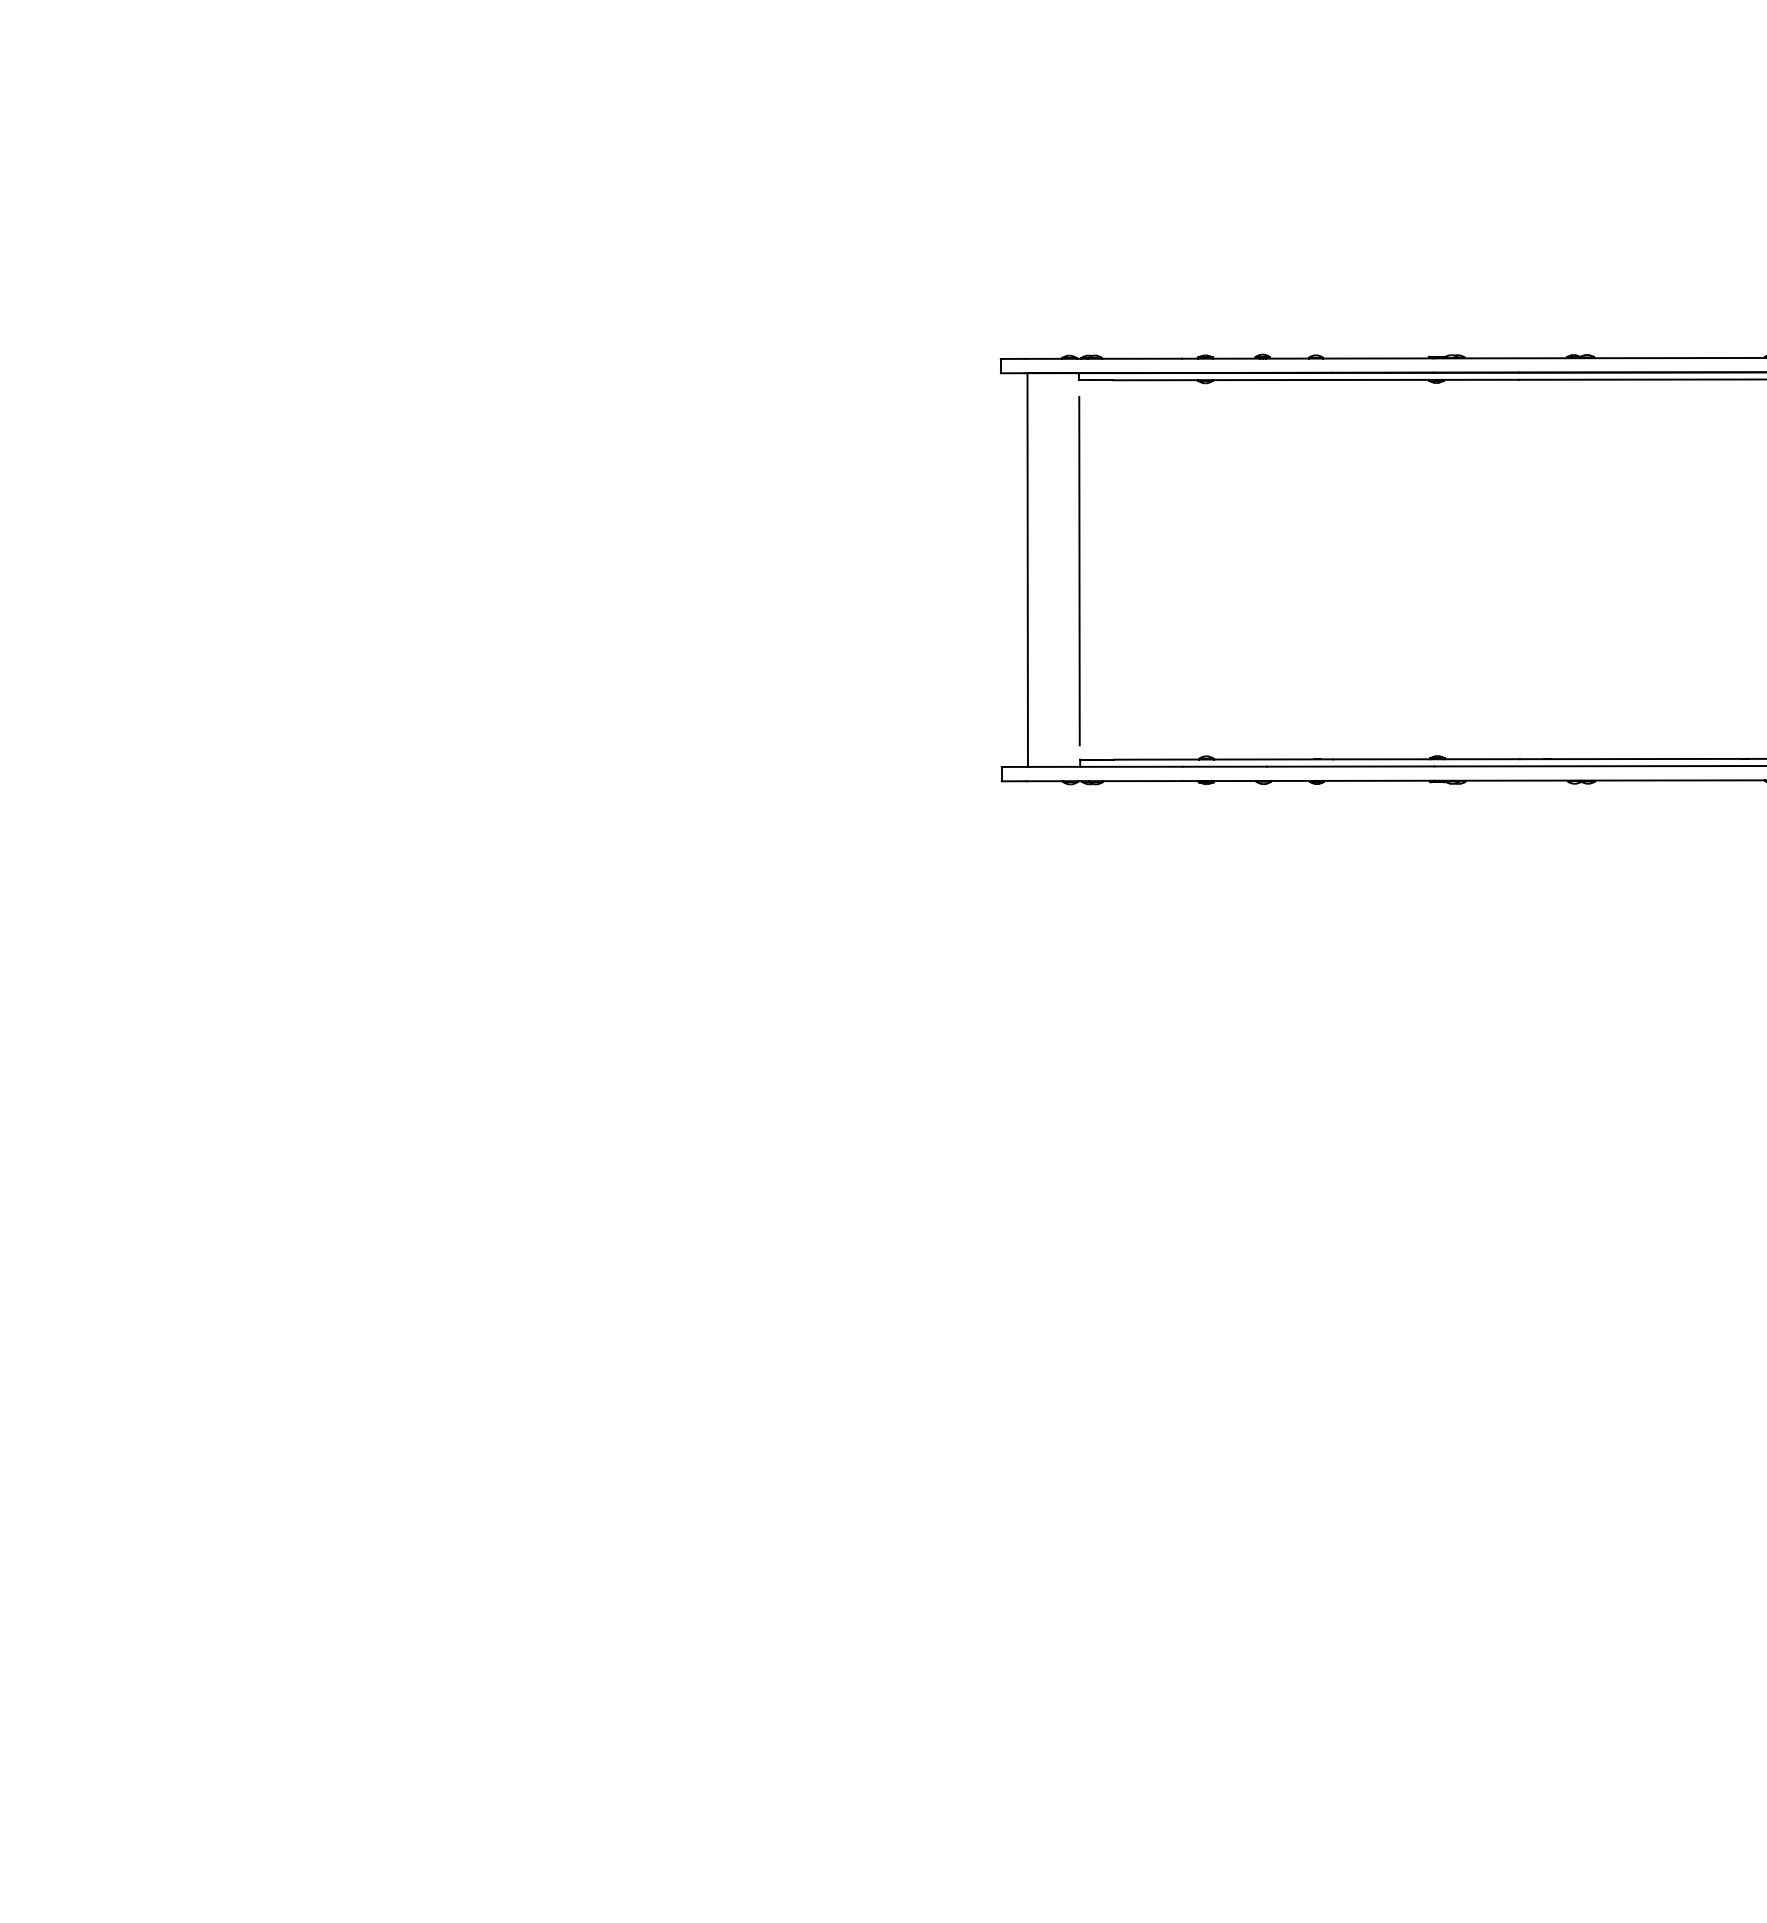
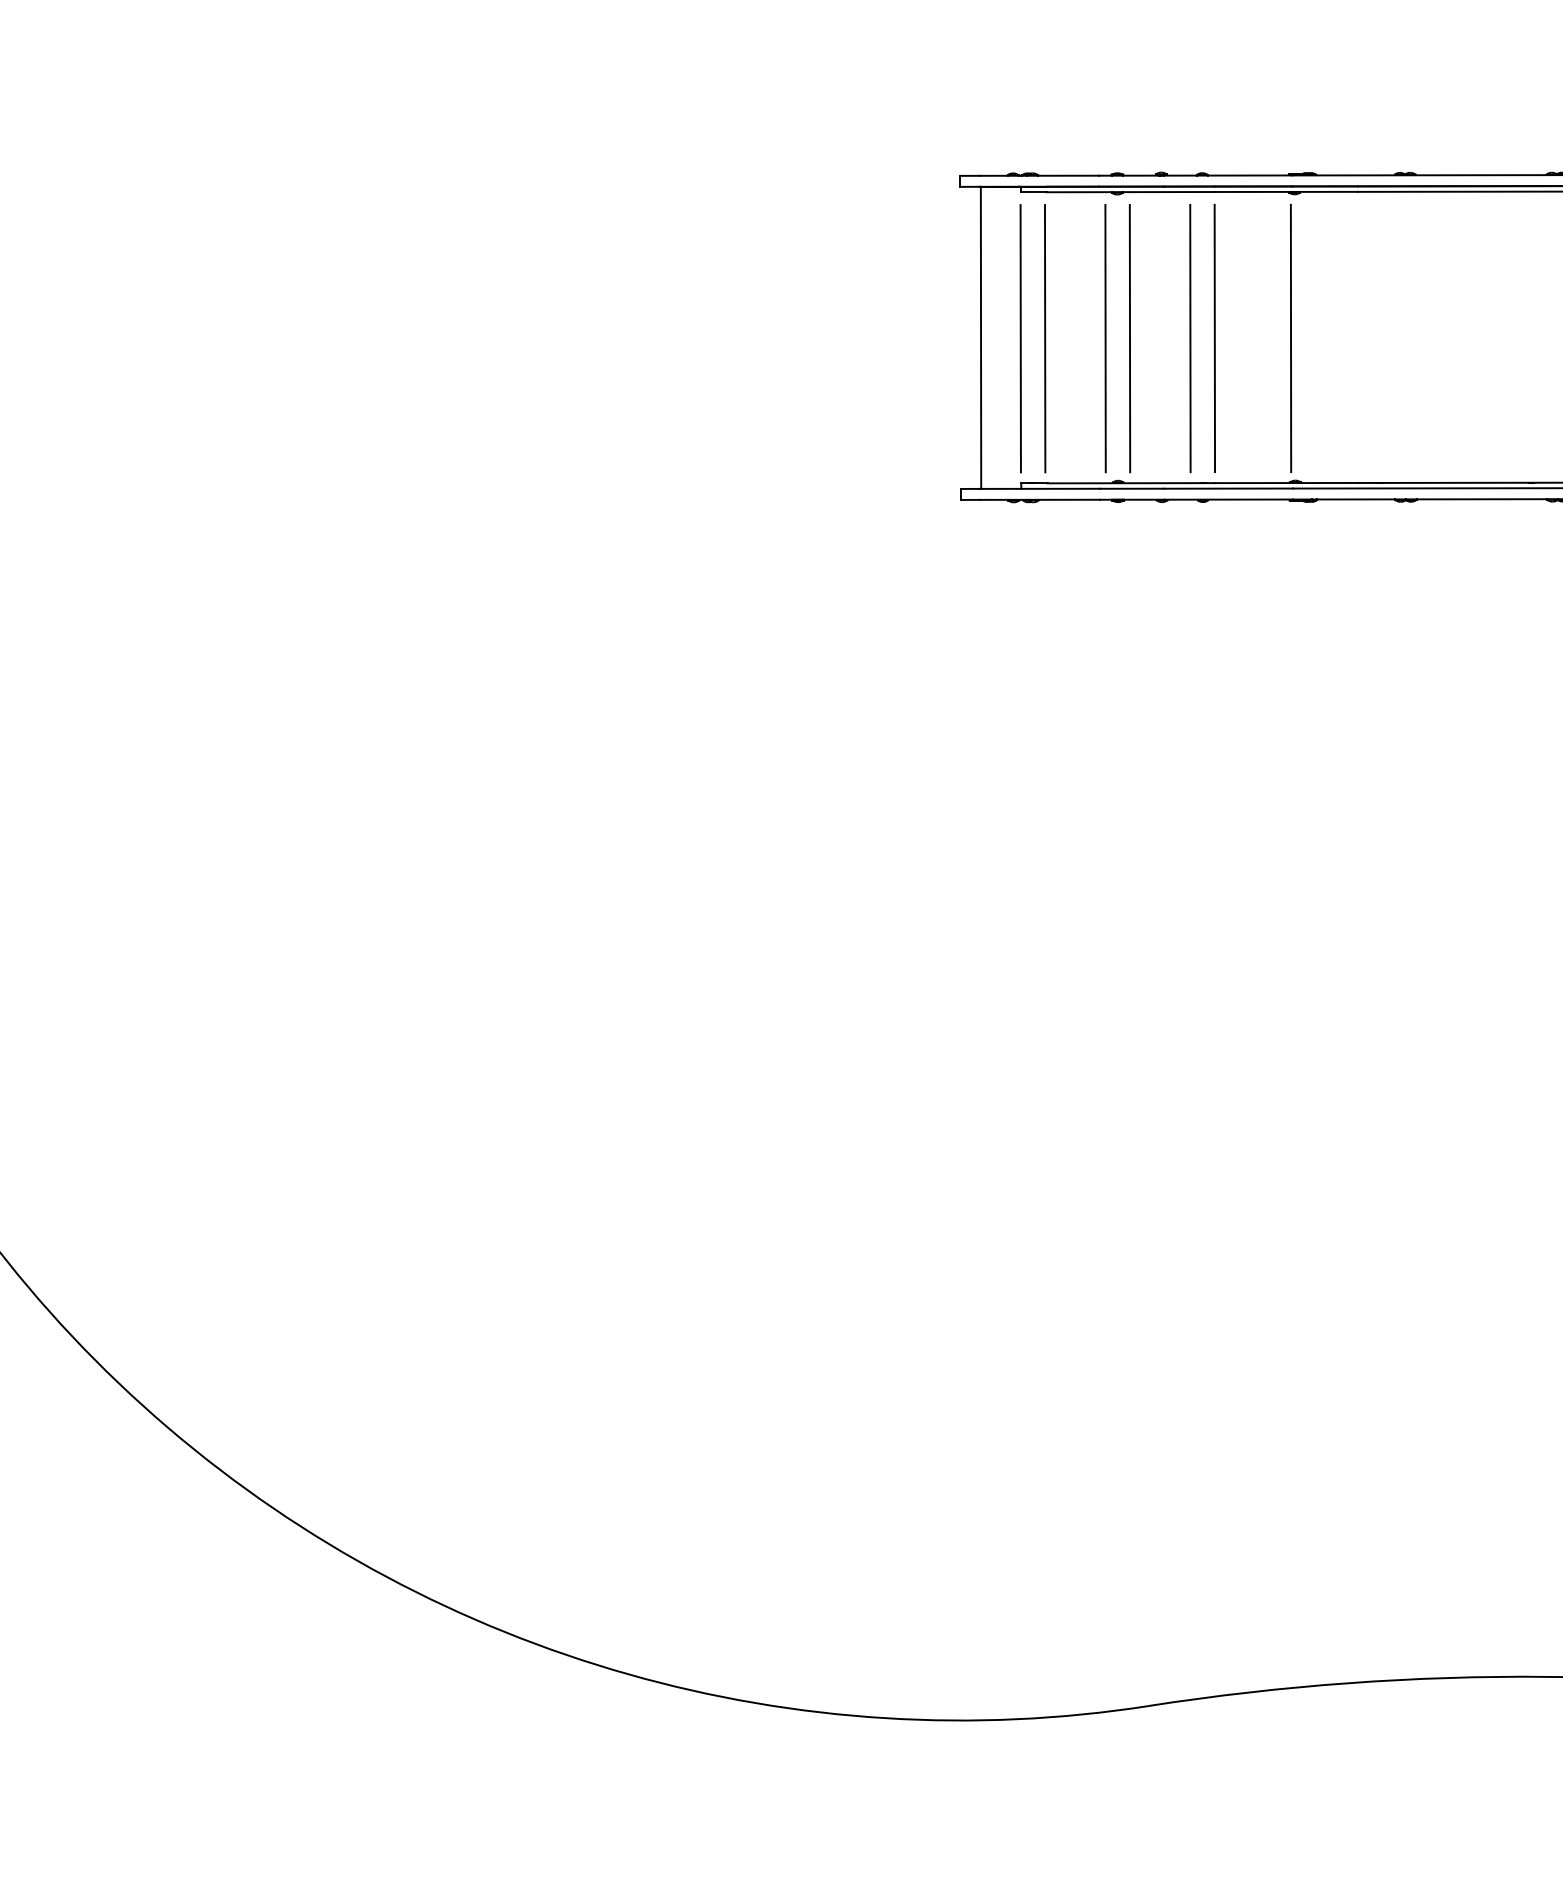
line: (1332, 569) -> (1214, 337), added
line: (1110, 570) -> (1044, 338), added
line: (1189, 570) -> (1105, 338), added
line: (1221, 570) -> (1129, 338), added
line: (1300, 570) -> (1190, 338), added
line: (1431, 570) -> (1290, 338), added

